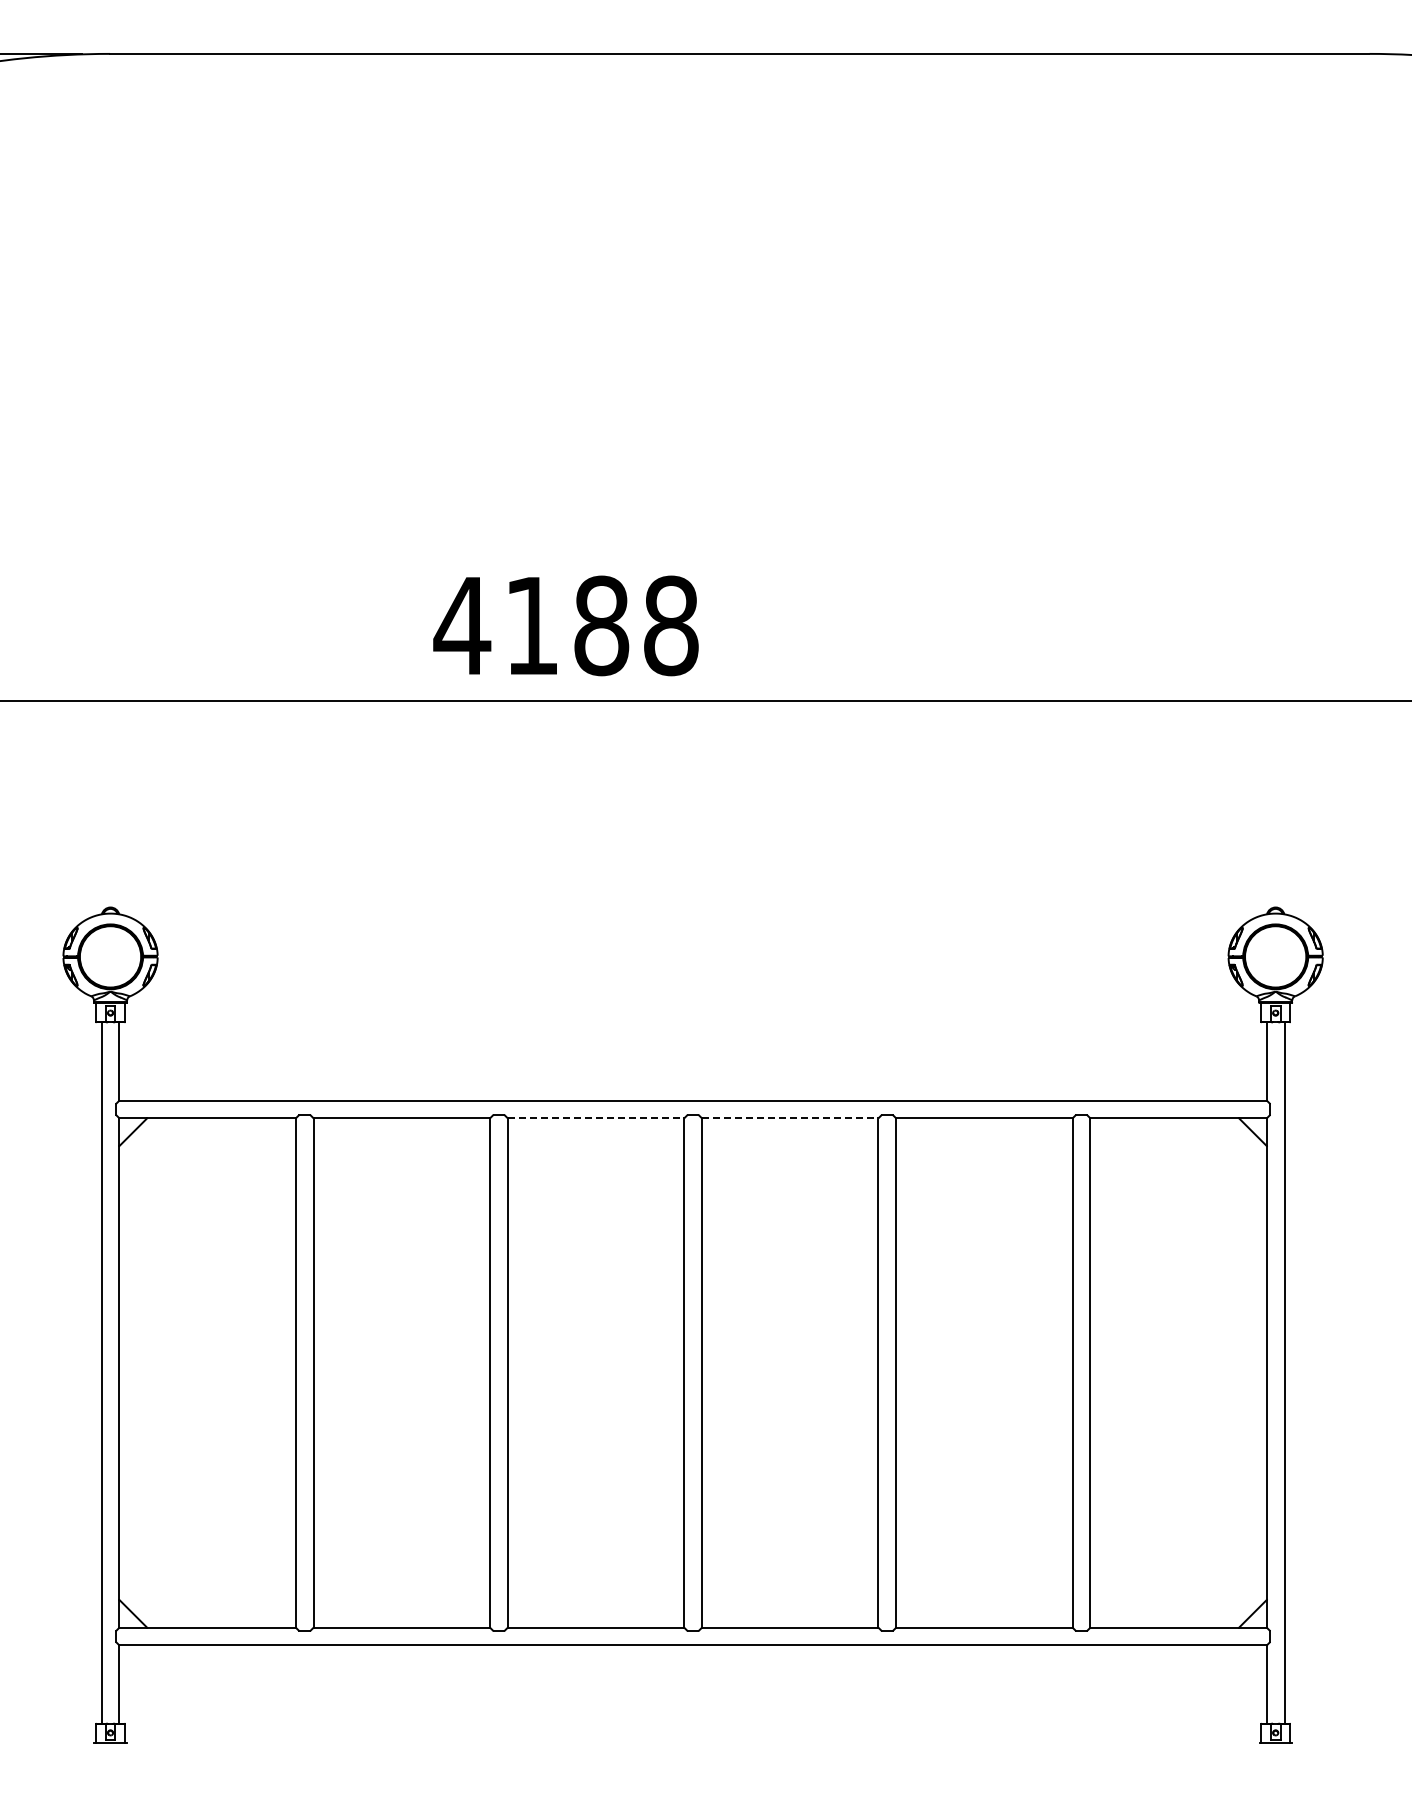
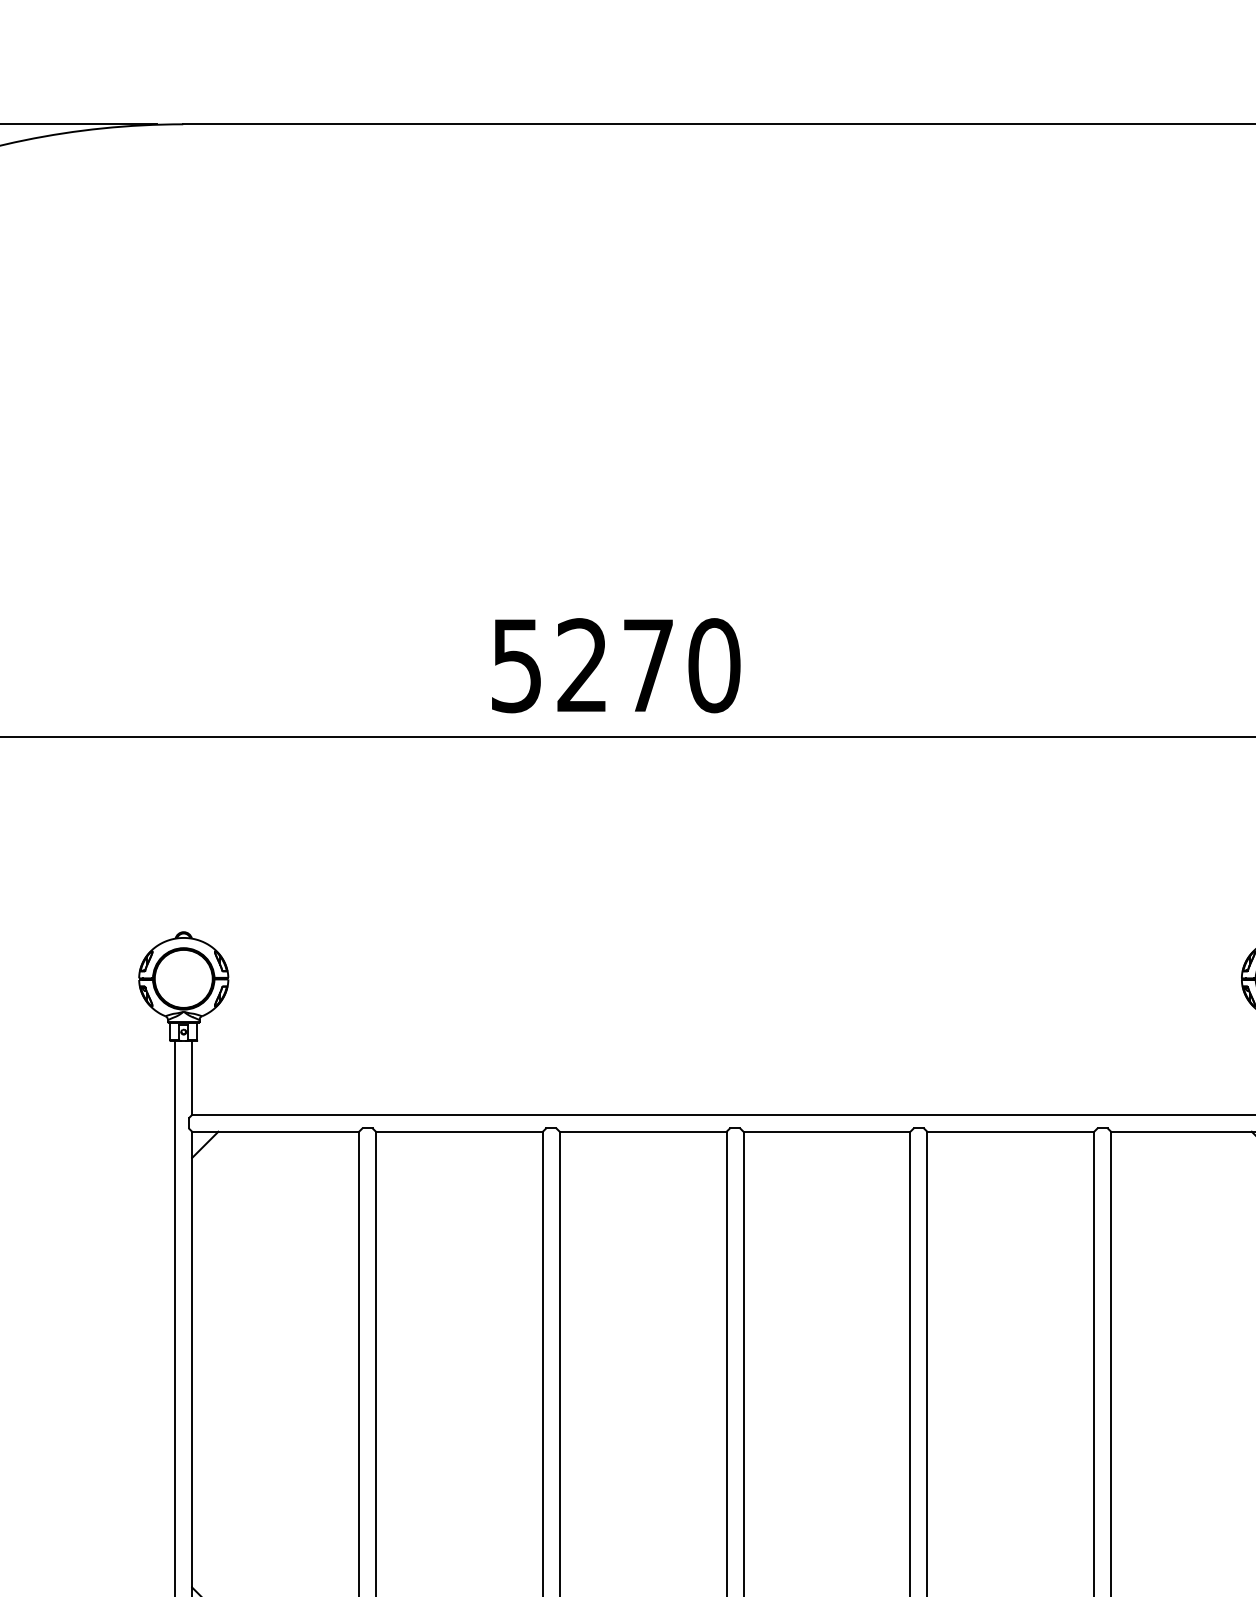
text: (565, 625) -> (614, 665), 4188 -> 5270
line: (596, 1118) -> (643, 1131), dashed -> solid
line: (790, 1118) -> (827, 1131), dashed -> solid

